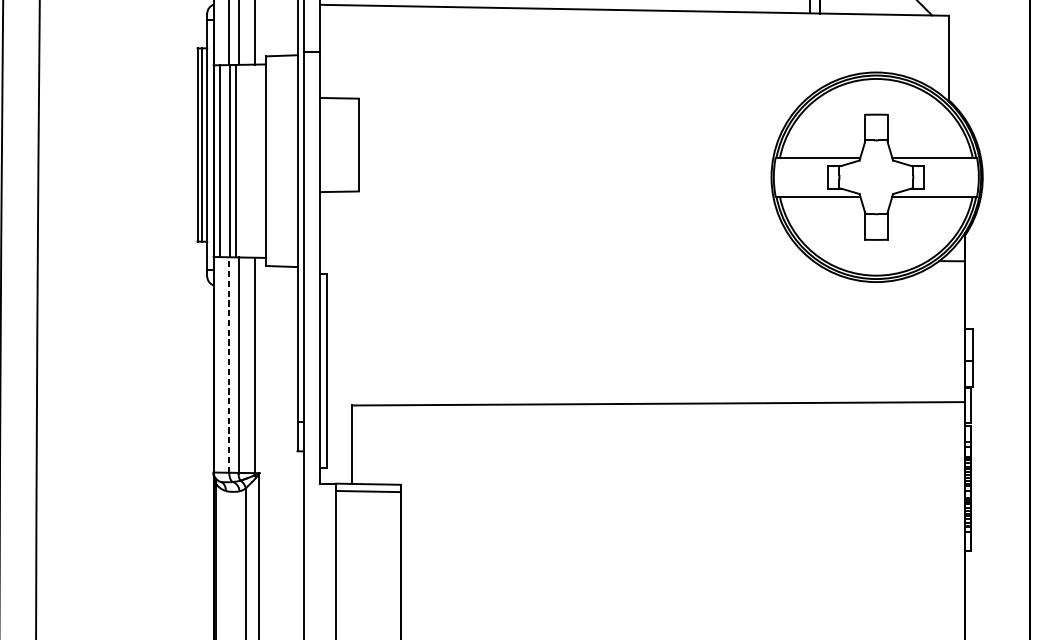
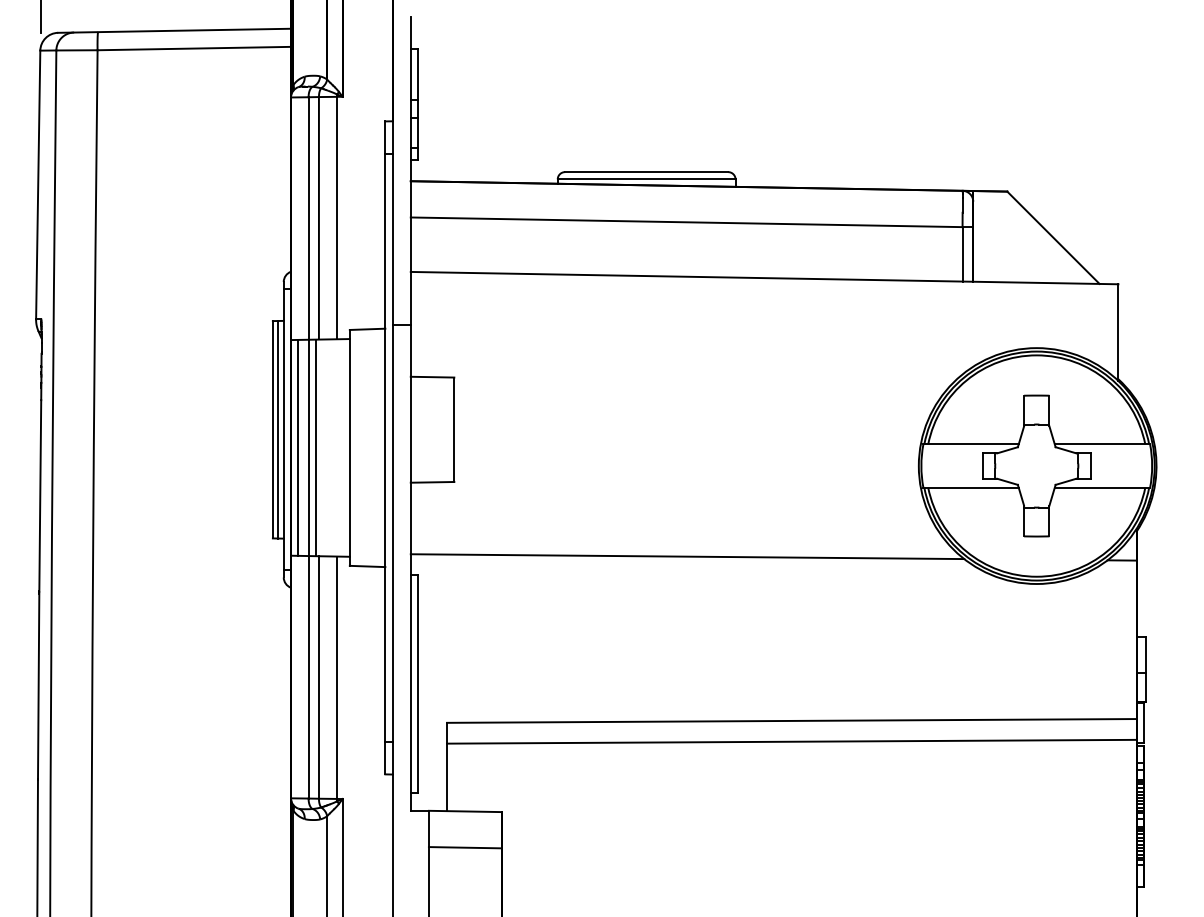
line: (565, 257) -> (687, 556), added
line: (229, 364) -> (308, 676), dashed -> solid
line: (658, 422) -> (791, 741), added
line: (367, 491) -> (464, 847), moved

